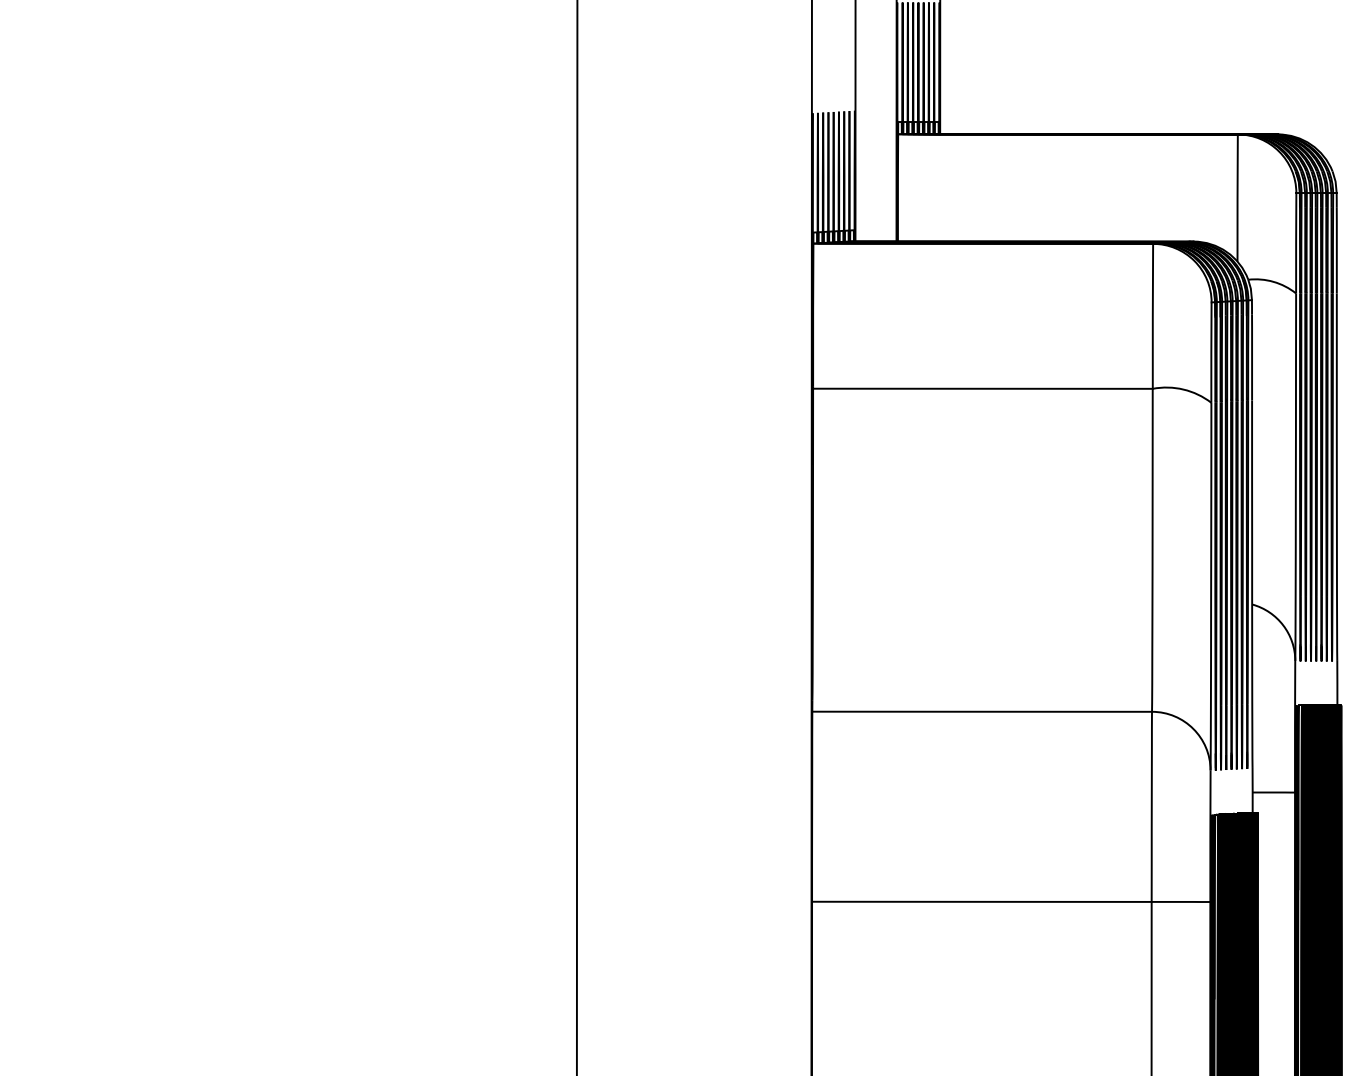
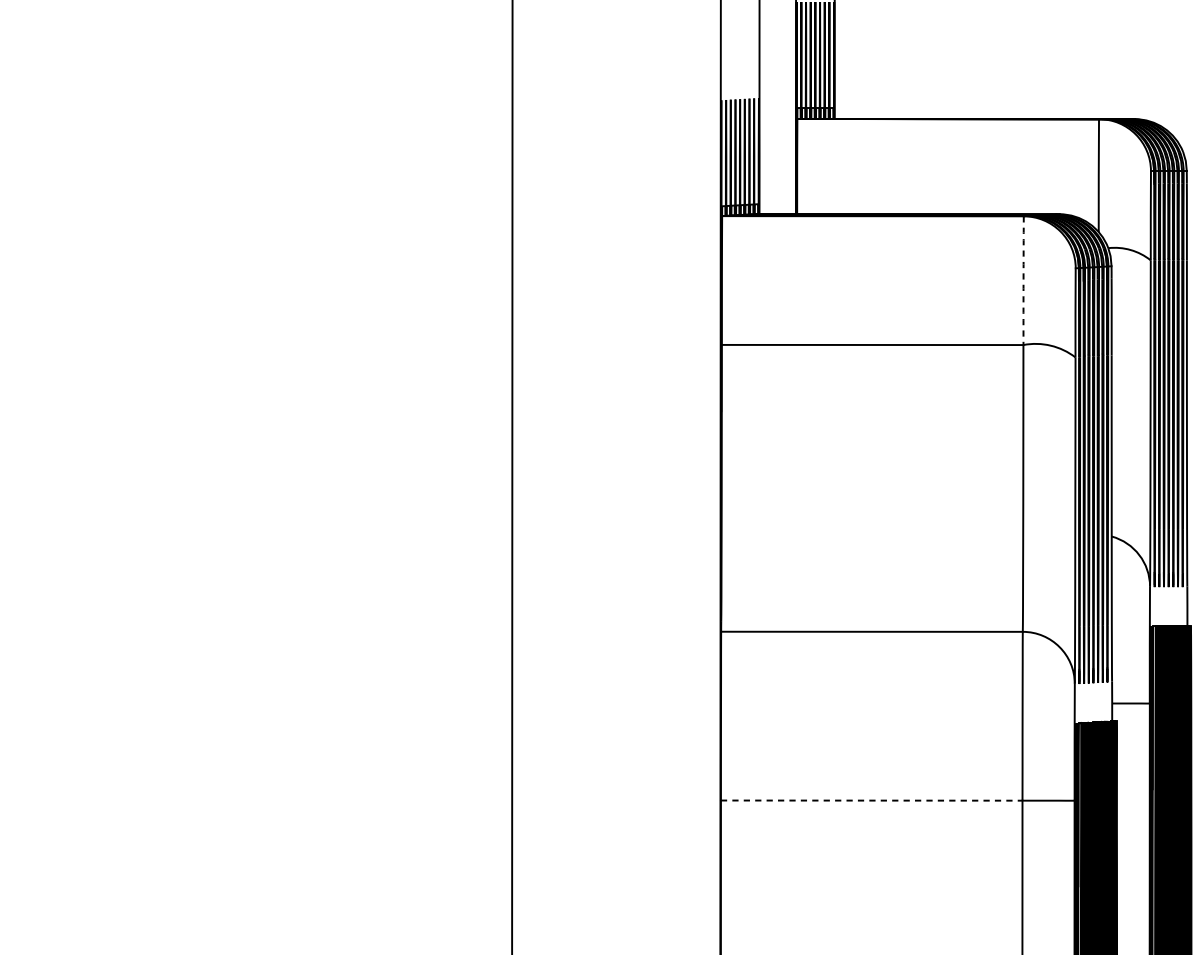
arc: (1152, 316) -> (1023, 280), solid -> dashed
line: (981, 901) -> (871, 800), solid -> dashed

